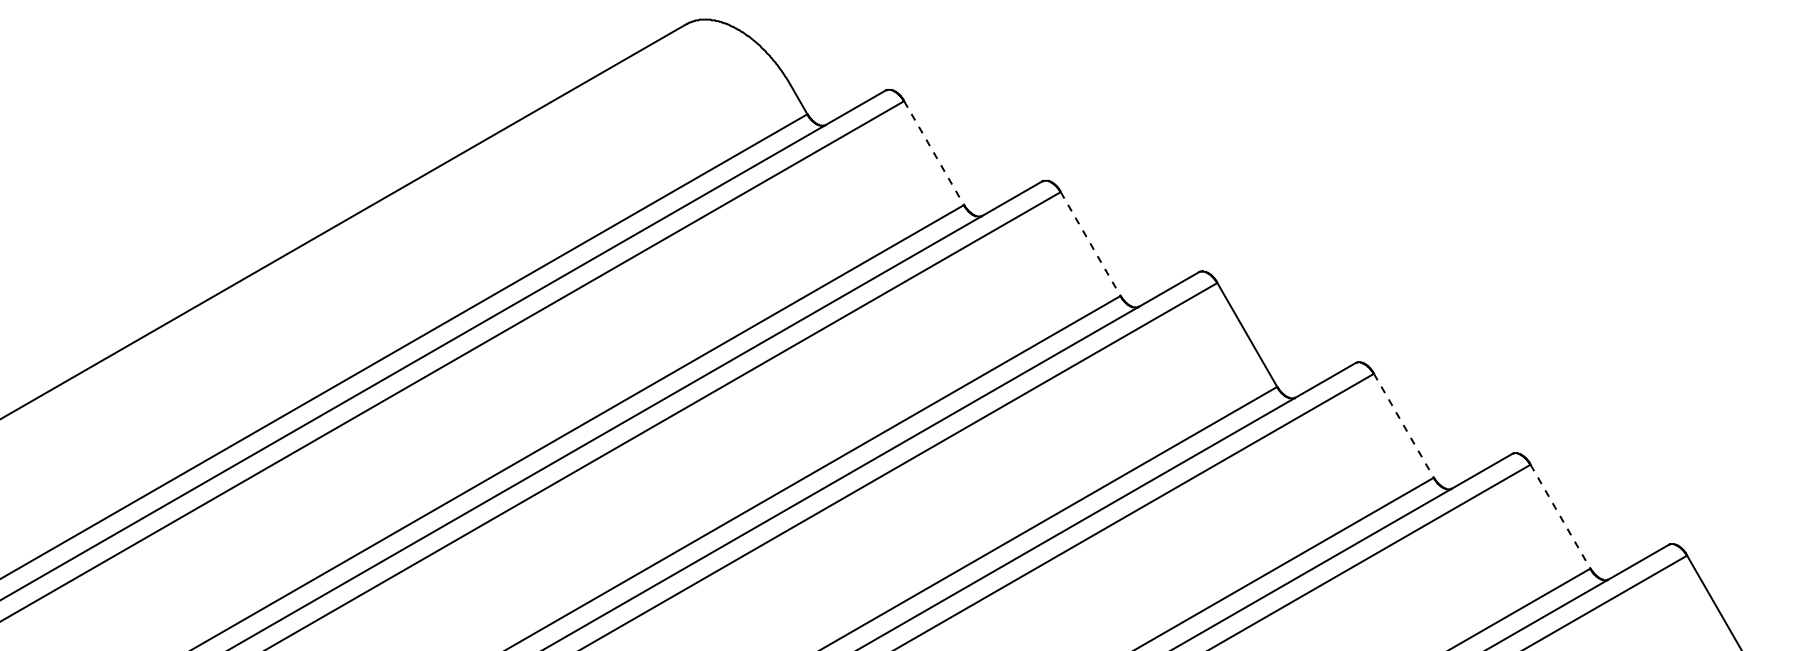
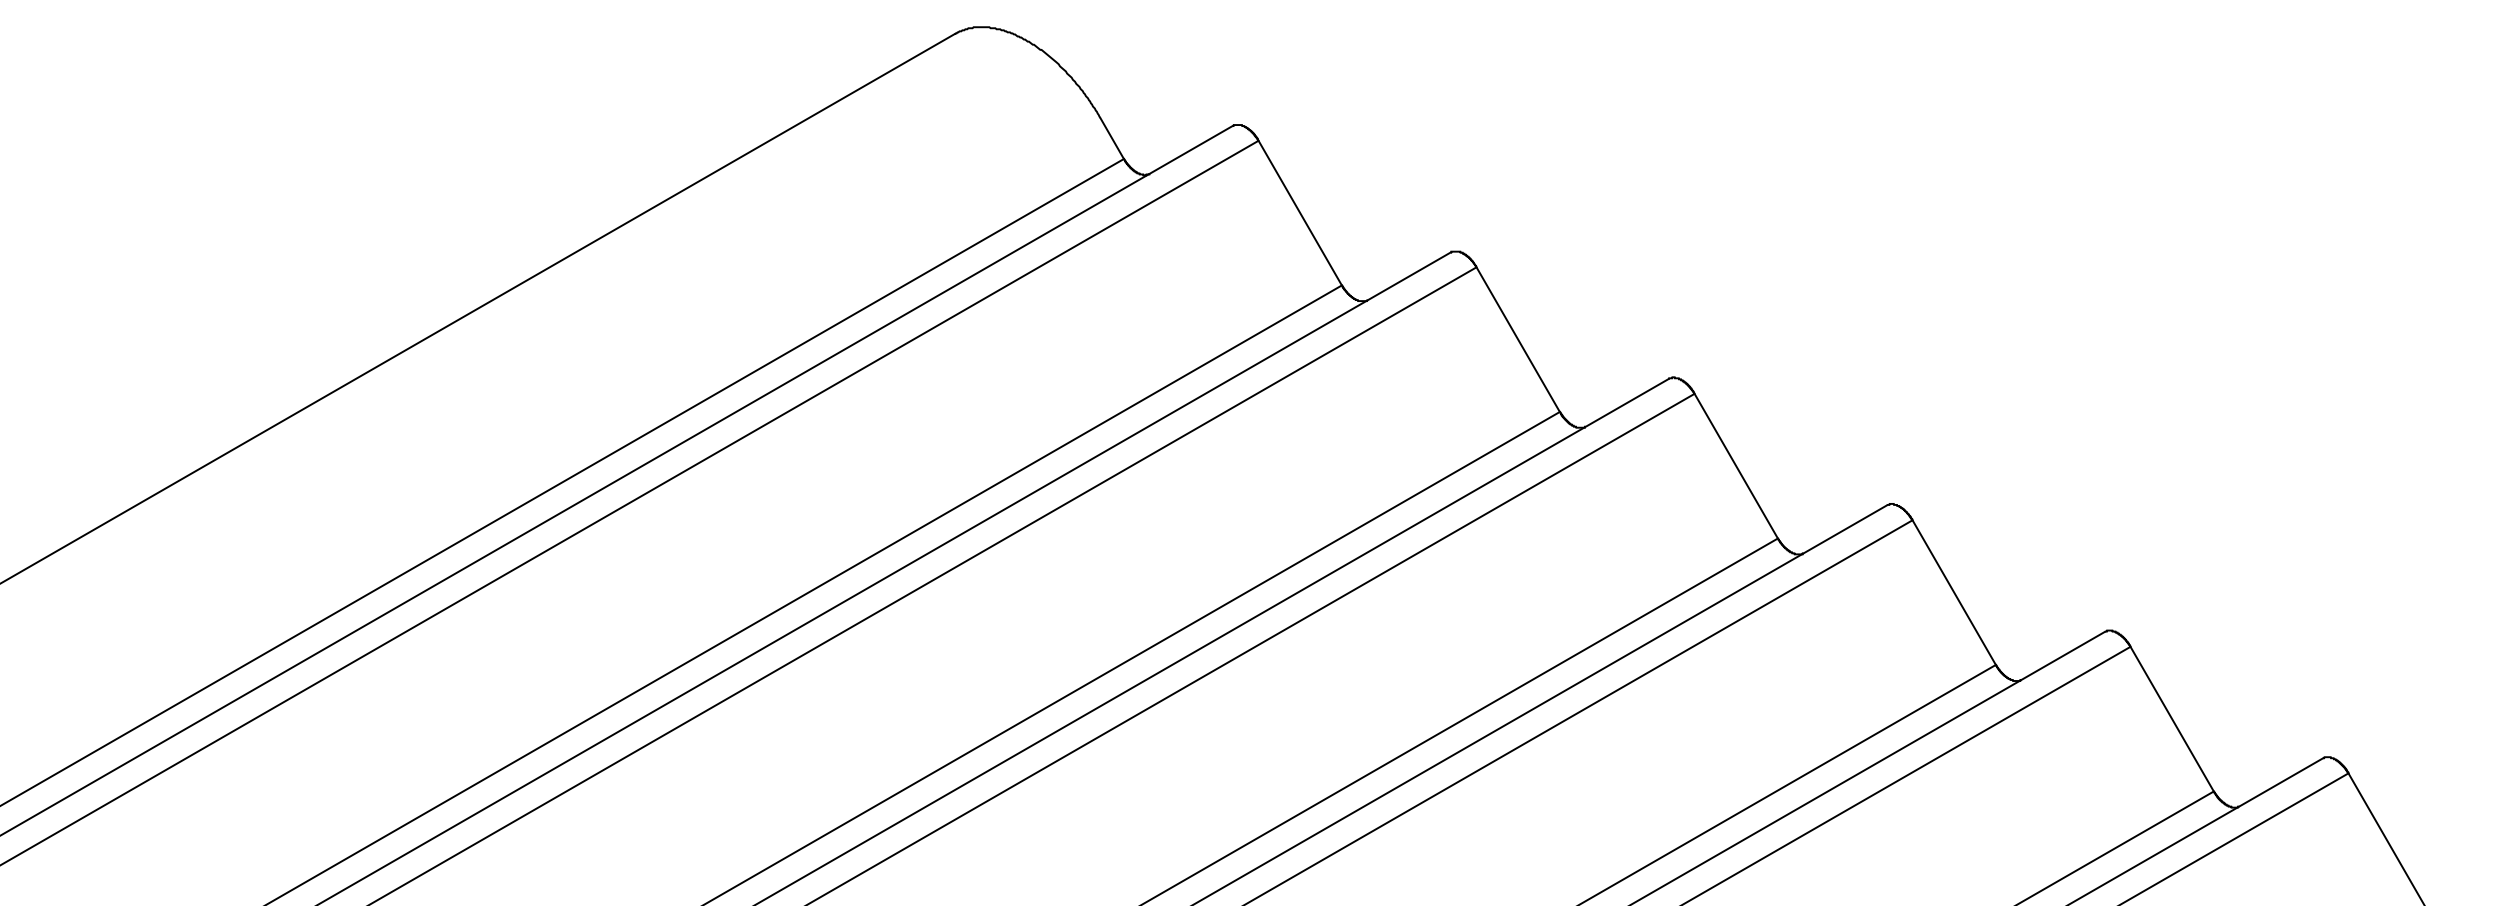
line: (934, 153) -> (1300, 213), dashed -> solid
line: (1090, 244) -> (1518, 340), dashed -> solid
line: (1404, 426) -> (1954, 593), dashed -> solid
line: (1560, 516) -> (2172, 719), dashed -> solid

